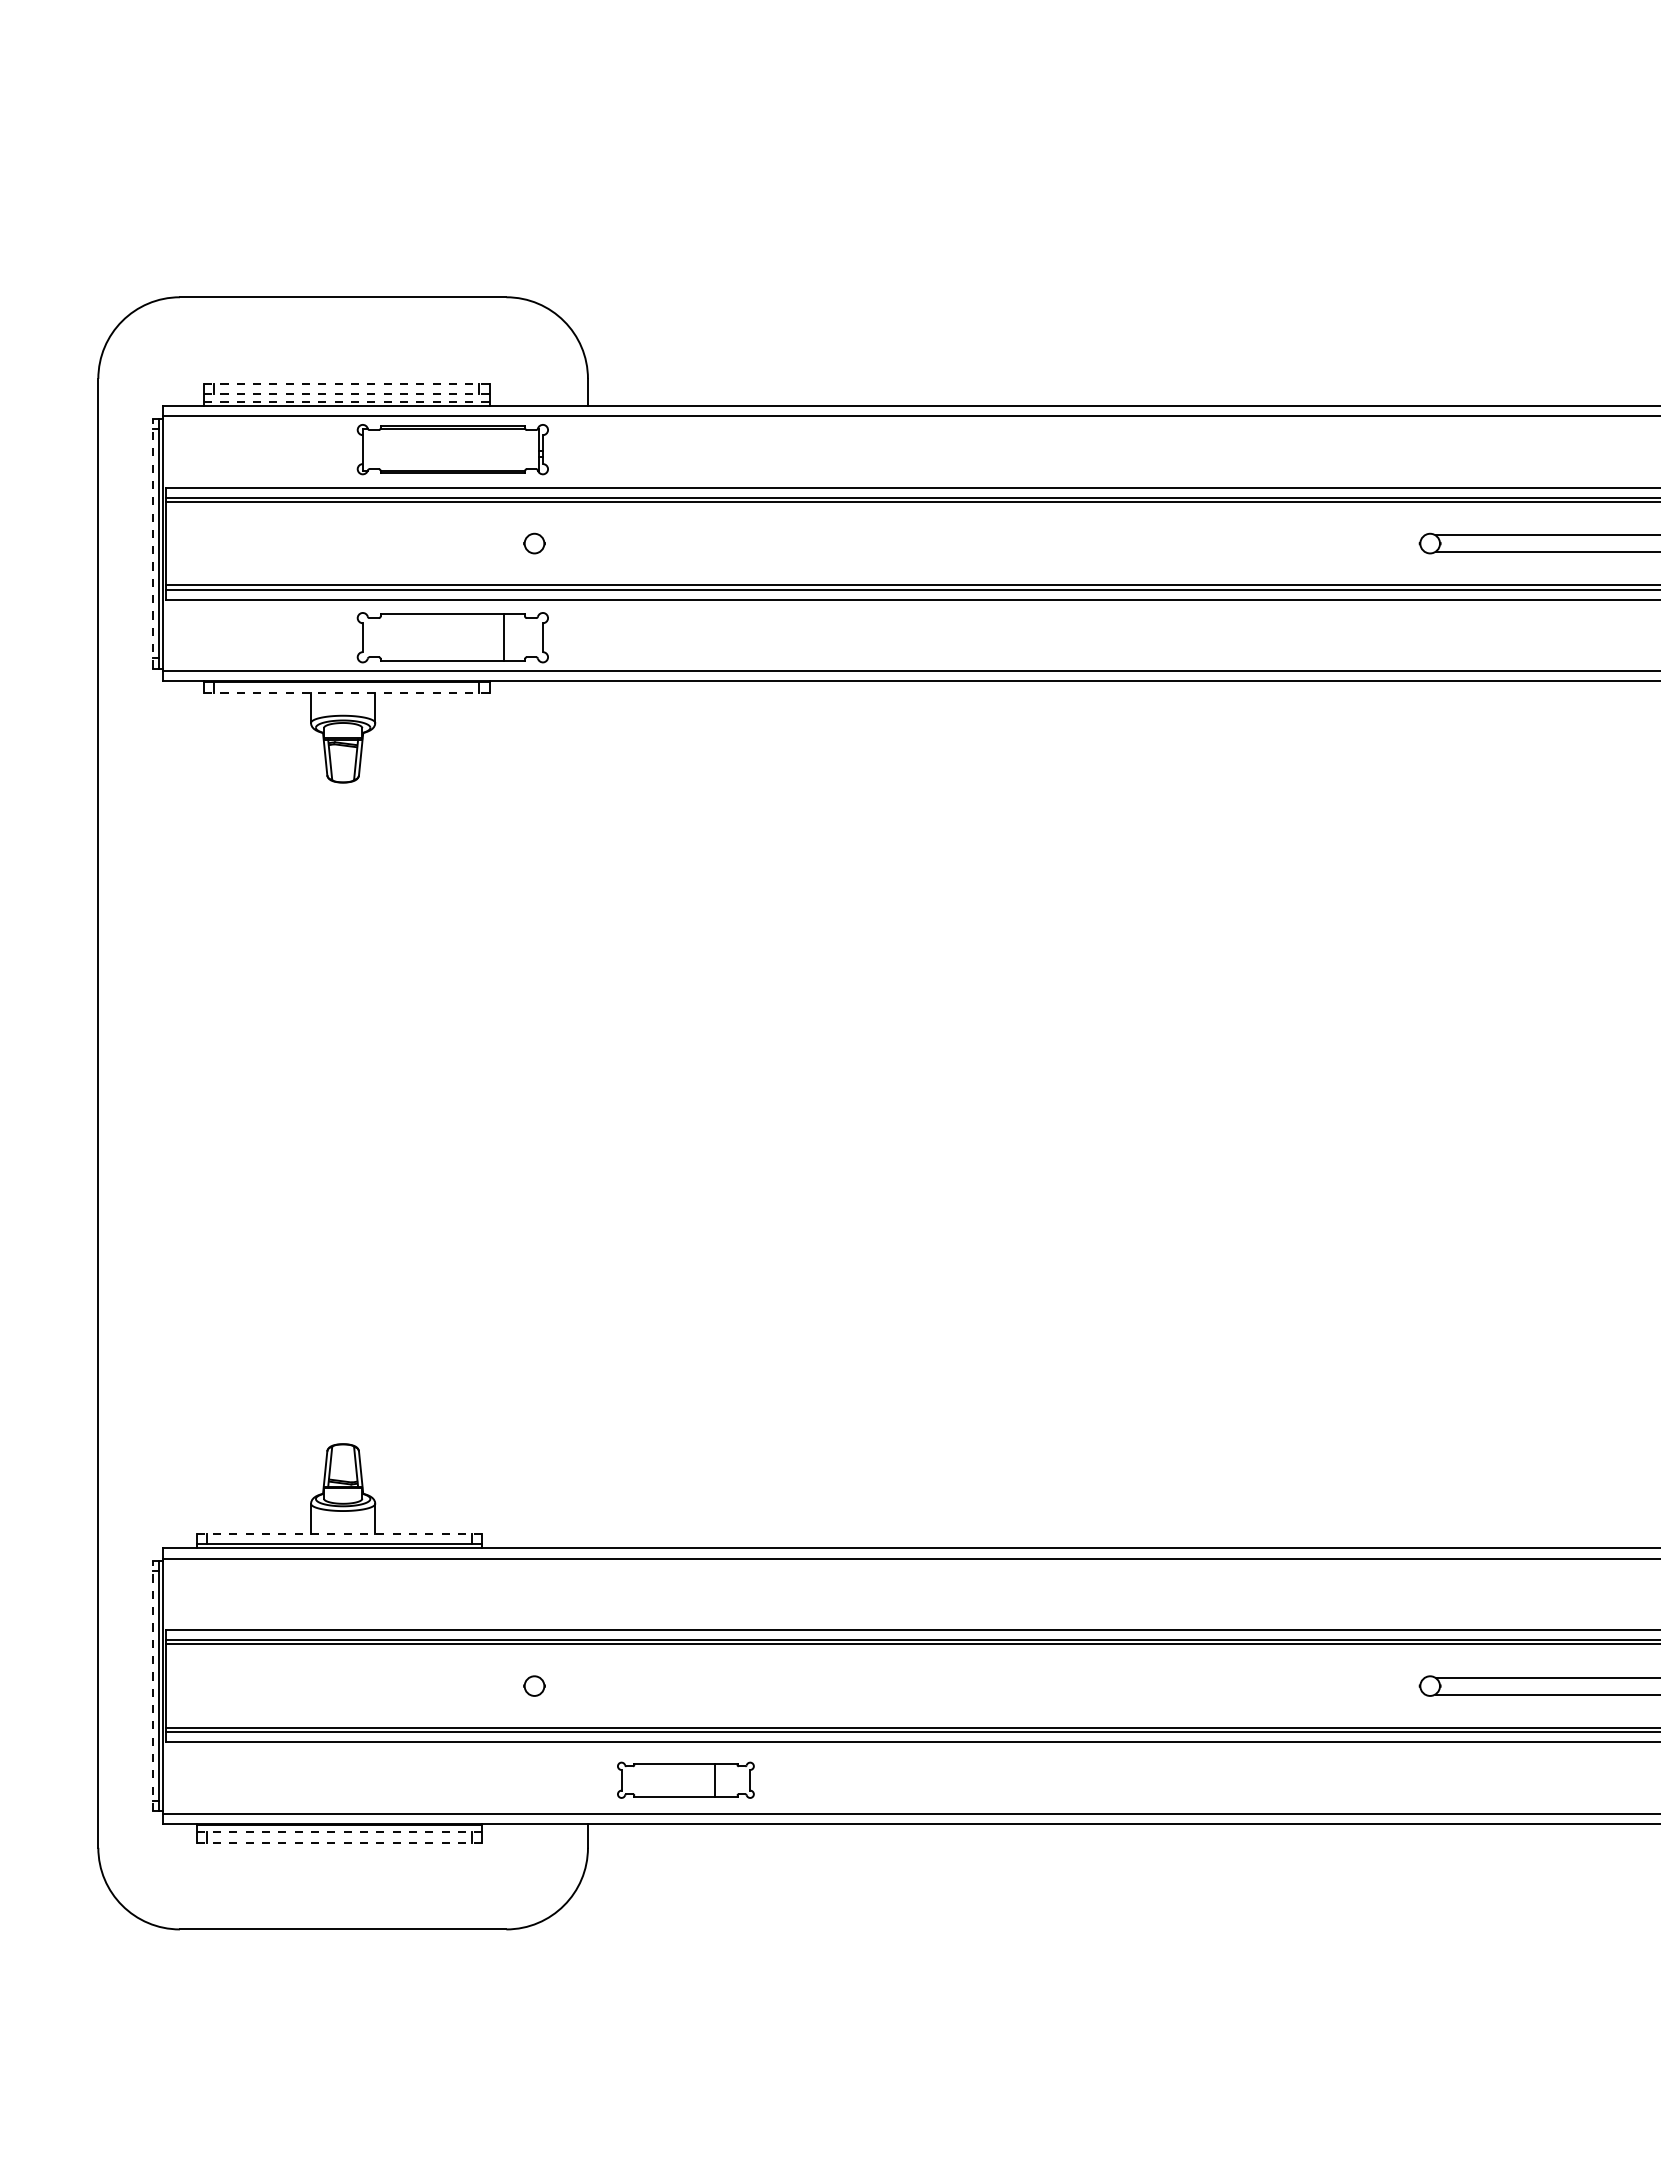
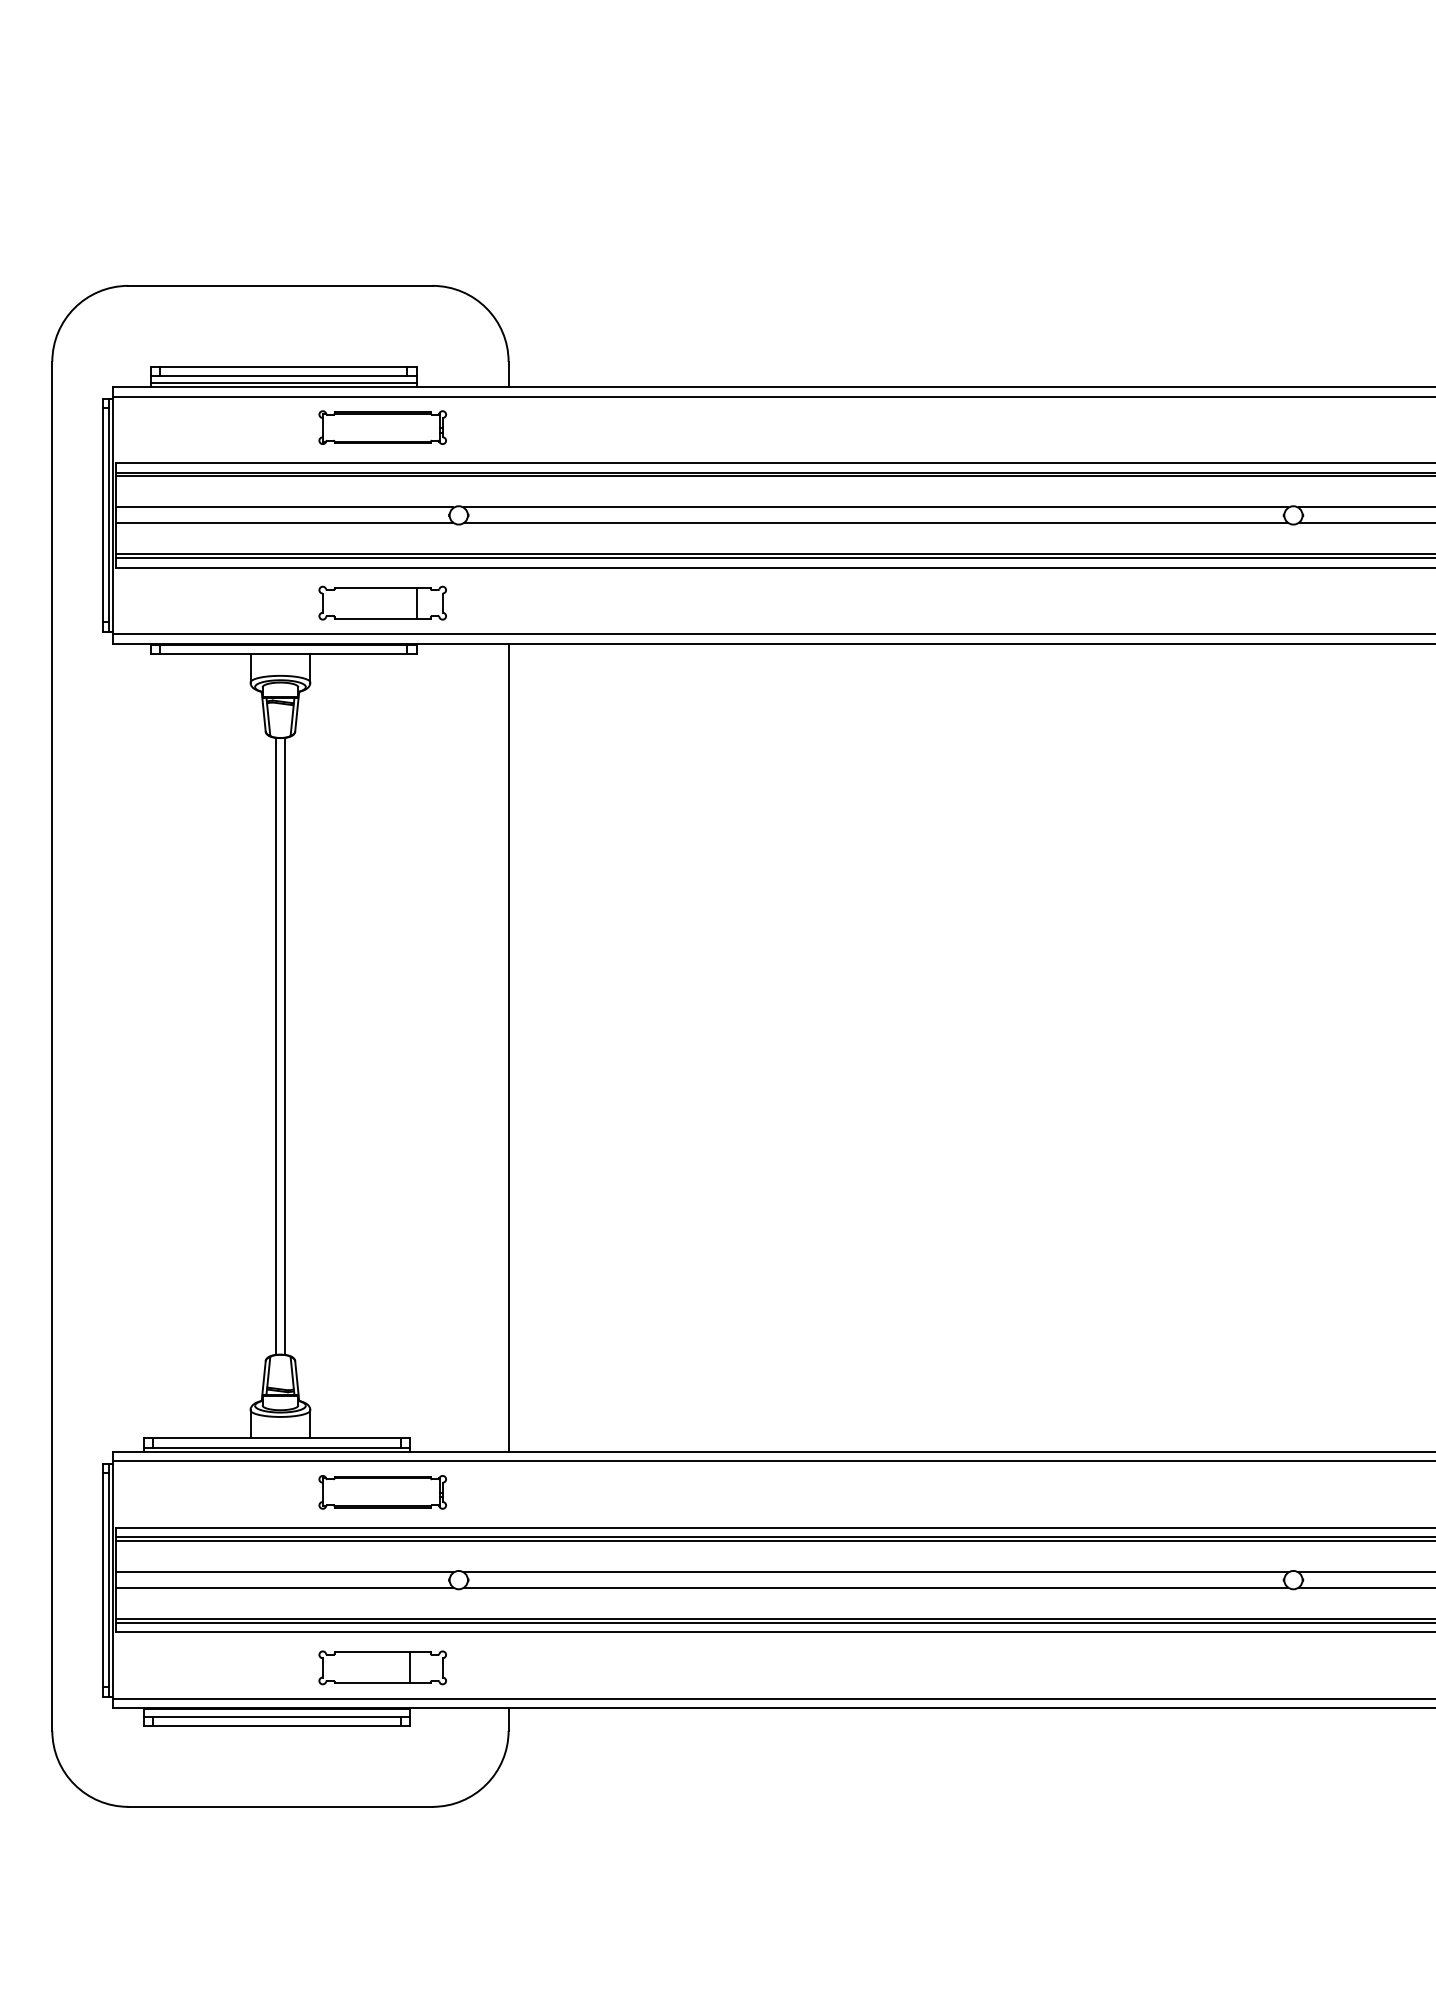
line: (346, 384) -> (283, 367), dashed -> solid
line: (346, 394) -> (283, 376), dashed -> solid
line: (346, 401) -> (283, 382), dashed -> solid
part: (452, 448) -> (382, 426), size x0.71
line: (347, 535) -> (284, 507), added
line: (982, 535) -> (876, 507), added
line: (153, 543) -> (103, 515), dashed -> solid
line: (347, 552) -> (284, 523), added
line: (982, 552) -> (876, 523), added
part: (452, 637) -> (382, 602), size x0.71
line: (346, 692) -> (283, 654), dashed -> solid
line: (338, 1113) -> (276, 1046), added
line: (348, 1113) -> (285, 1046), added
line: (587, 1114) -> (508, 1047), added
line: (339, 1534) -> (277, 1438), dashed -> solid
part: (452, 1591) -> (382, 1491), added
line: (347, 1677) -> (284, 1572), added
line: (982, 1677) -> (876, 1572), added
line: (153, 1686) -> (103, 1580), dashed -> solid
line: (347, 1694) -> (284, 1587), added
line: (982, 1694) -> (876, 1587), added
part: (685, 1779) -> (382, 1667), moved
line: (339, 1832) -> (277, 1716), dashed -> solid
line: (339, 1842) -> (277, 1725), dashed -> solid

